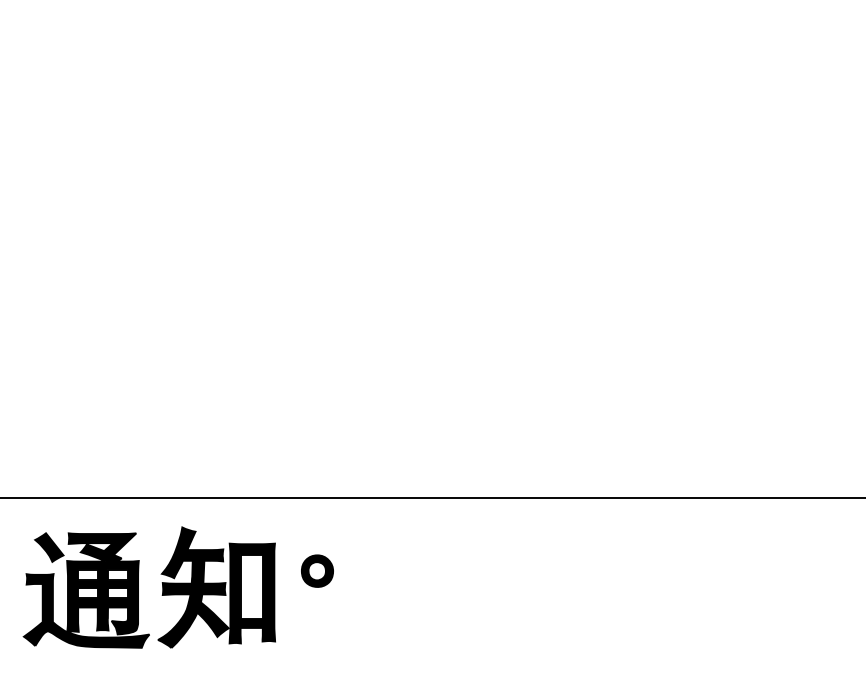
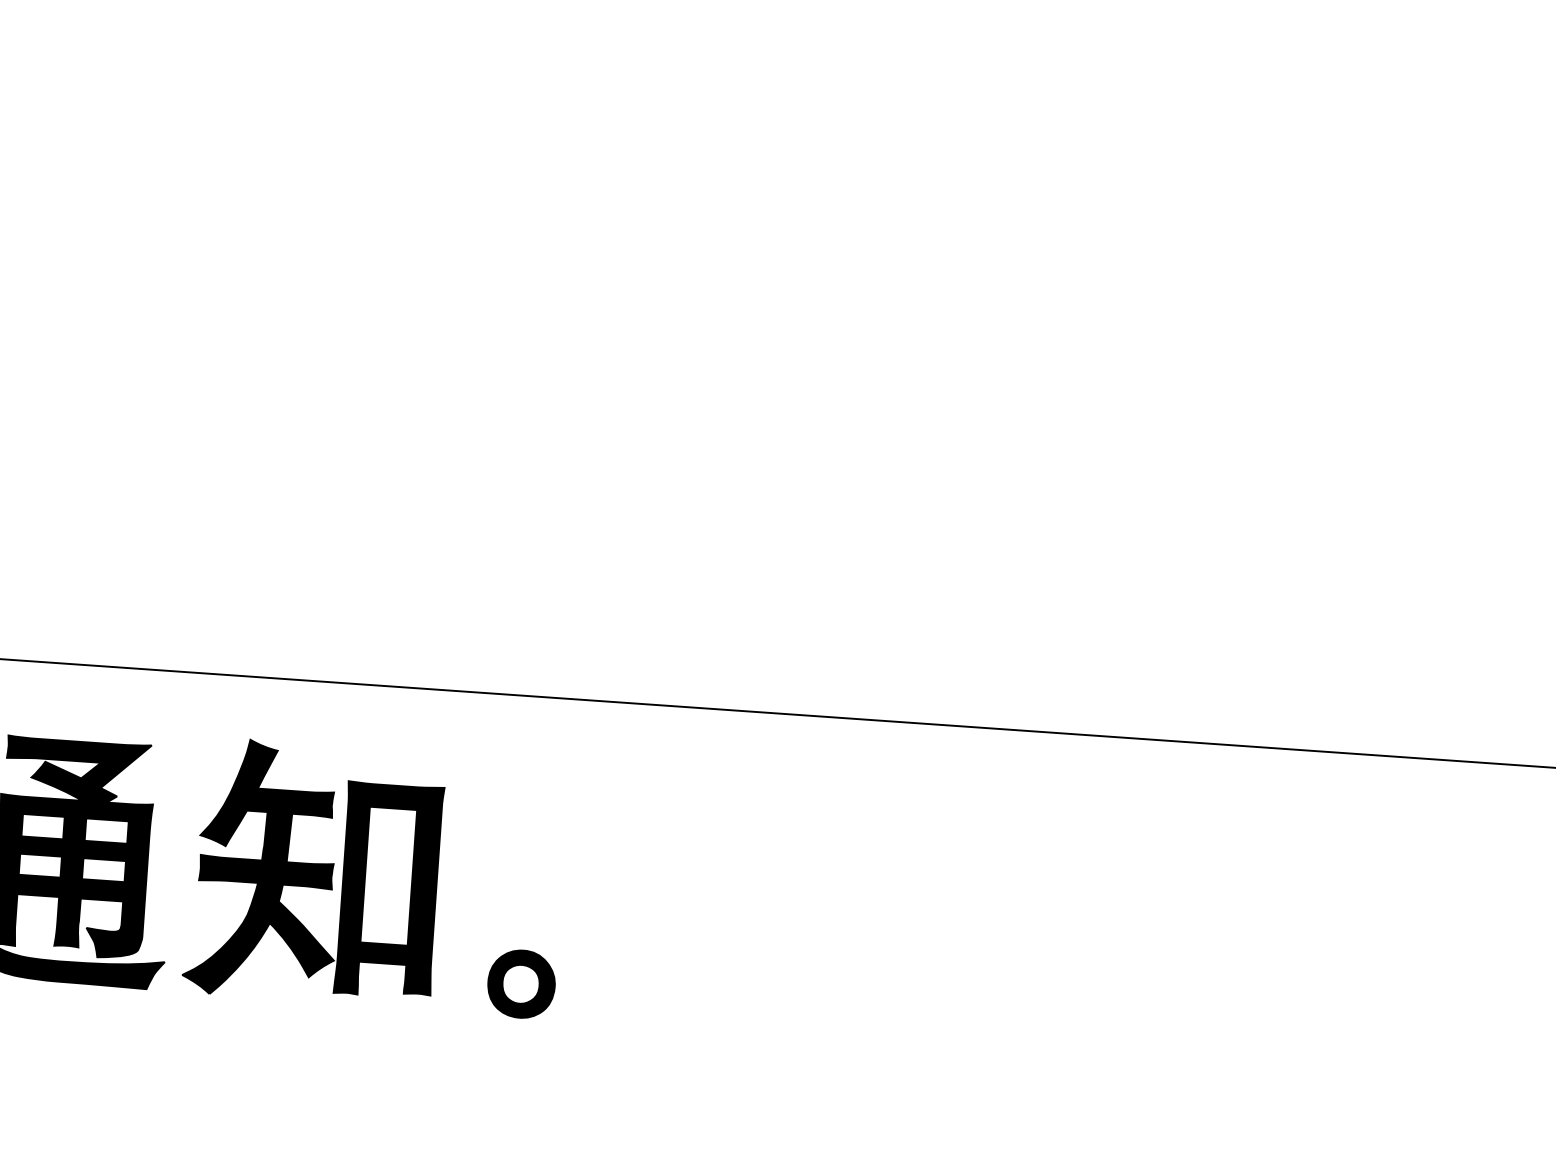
part: (317, 570) -> (521, 982), moved

